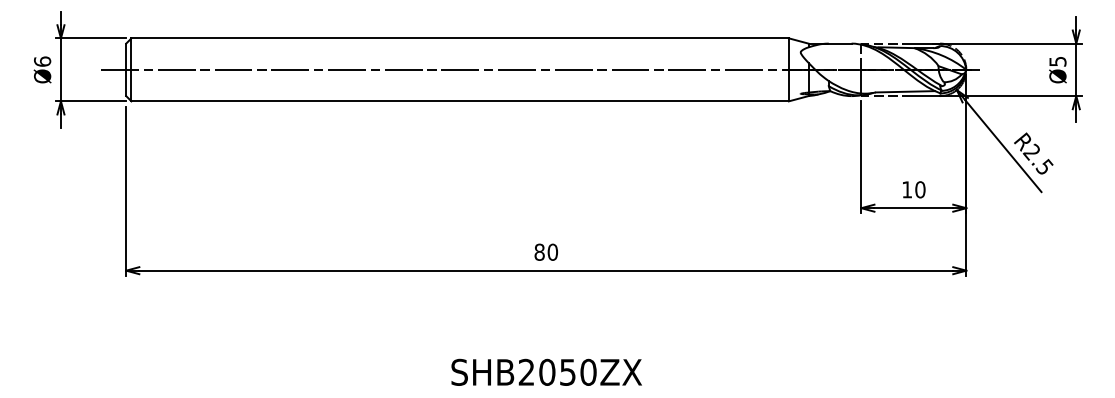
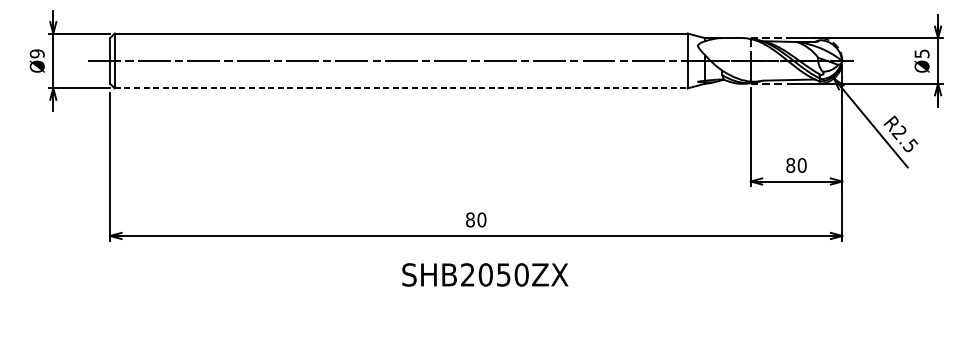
text: (42, 61) -> (37, 53), Ø6 -> Ø9
line: (460, 101) -> (401, 88), solid -> dashed
text: (907, 189) -> (790, 165), 10 -> 80
text: (546, 371) -> (485, 274), moved

